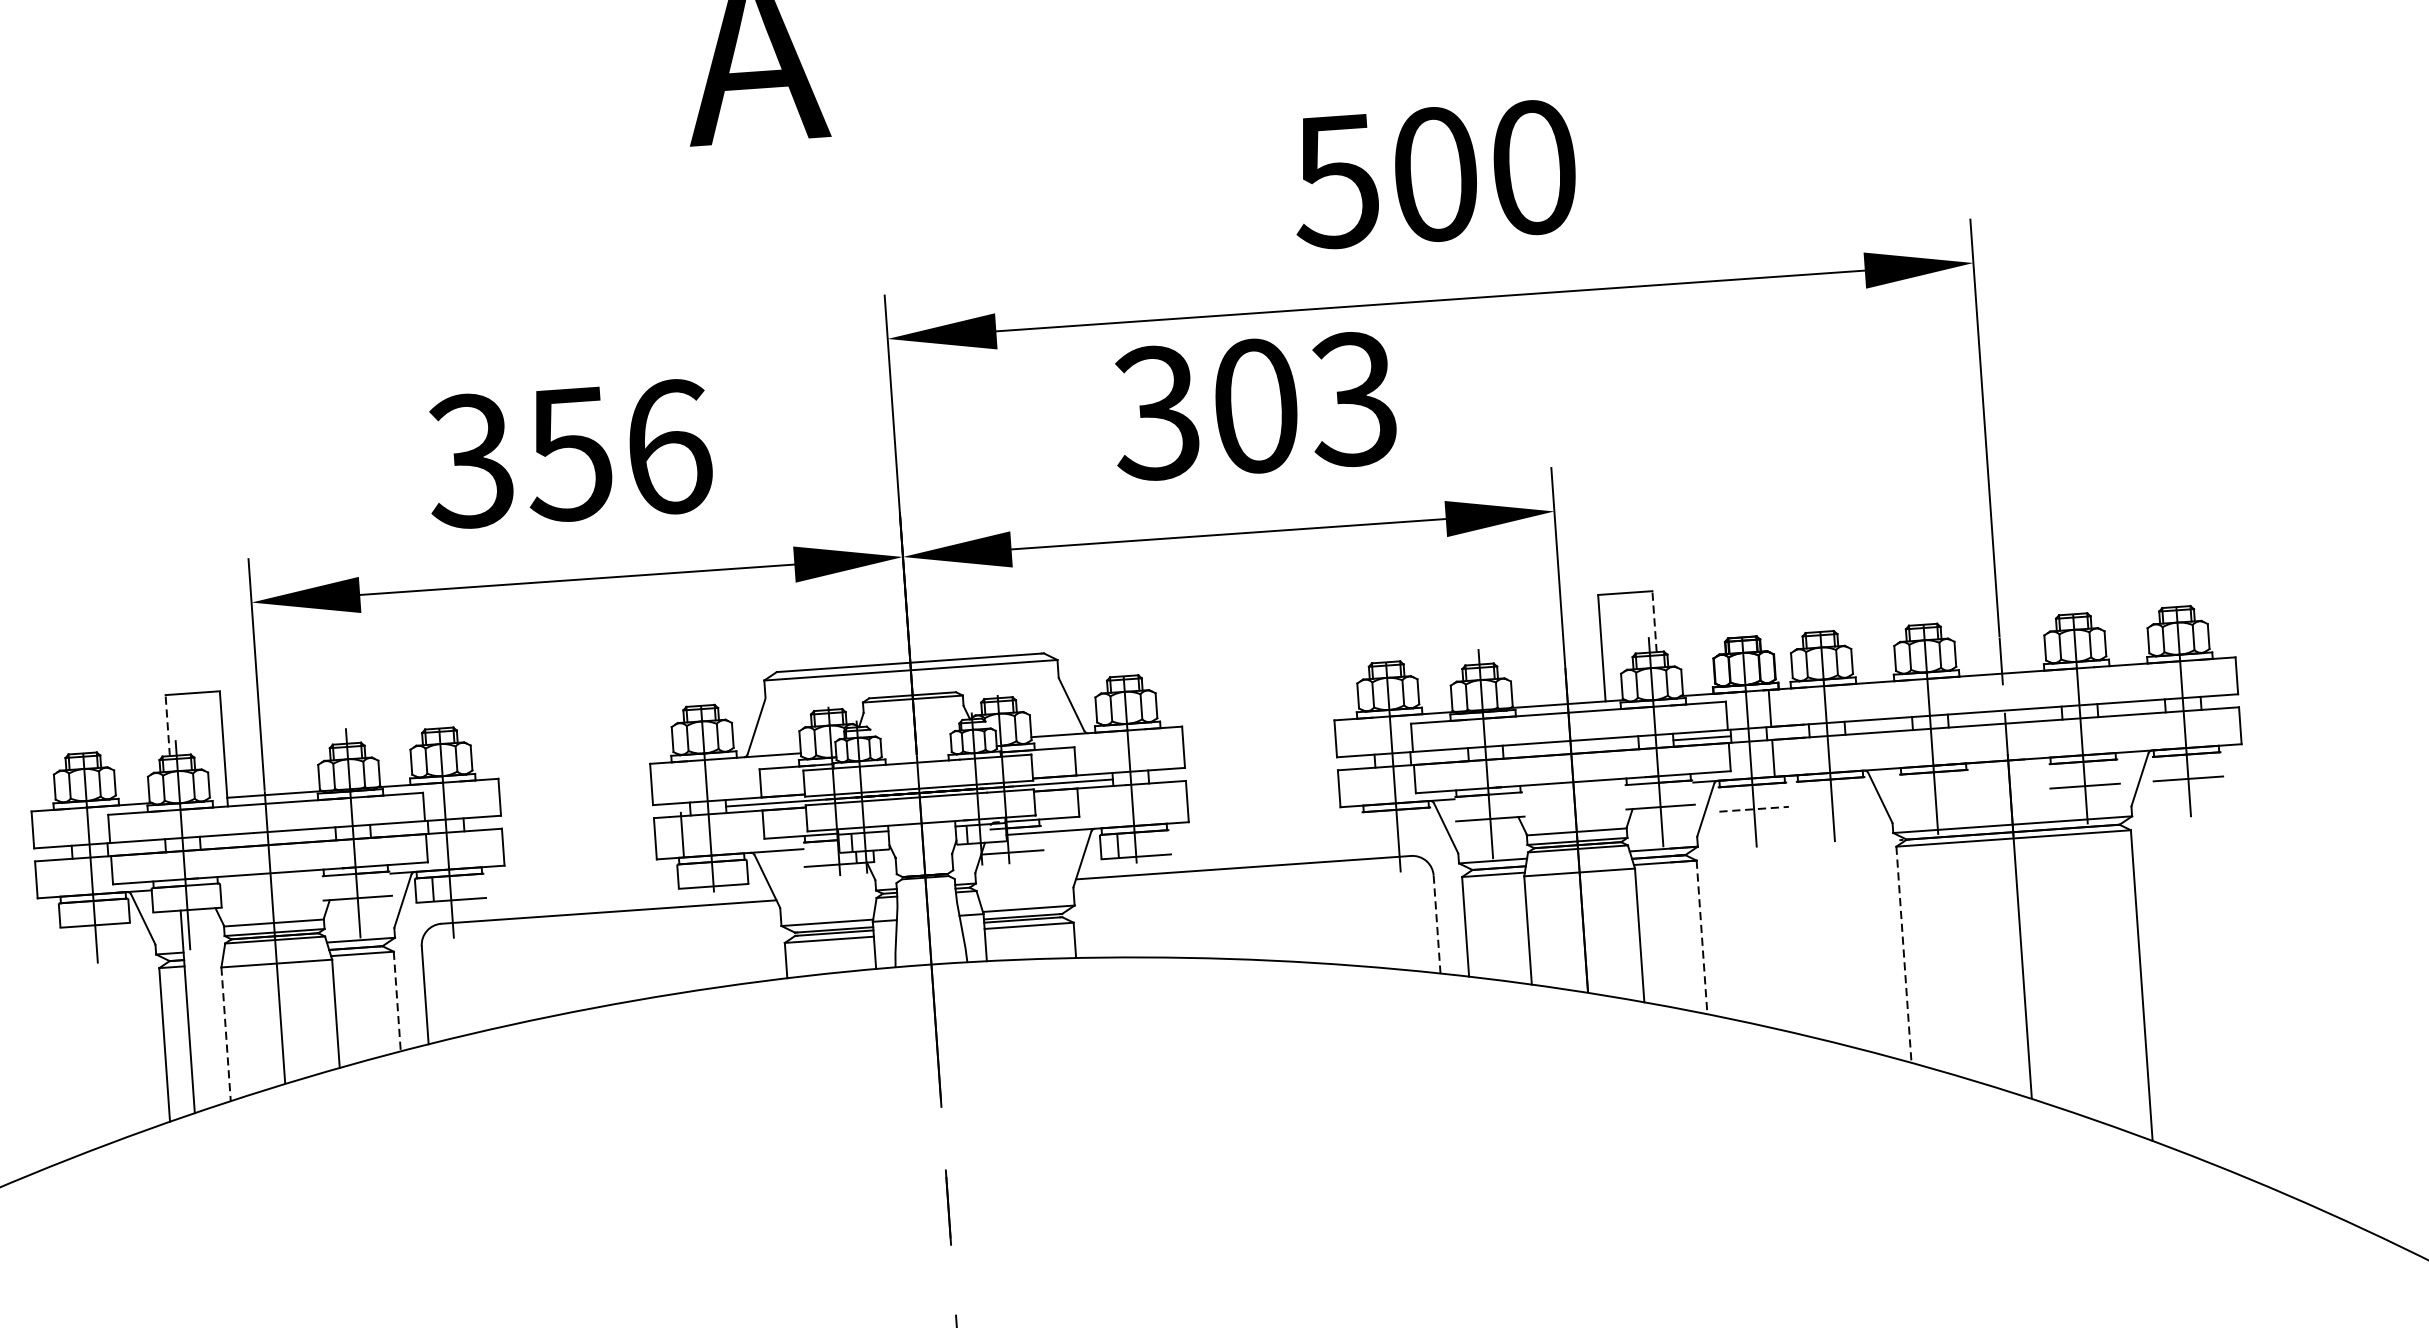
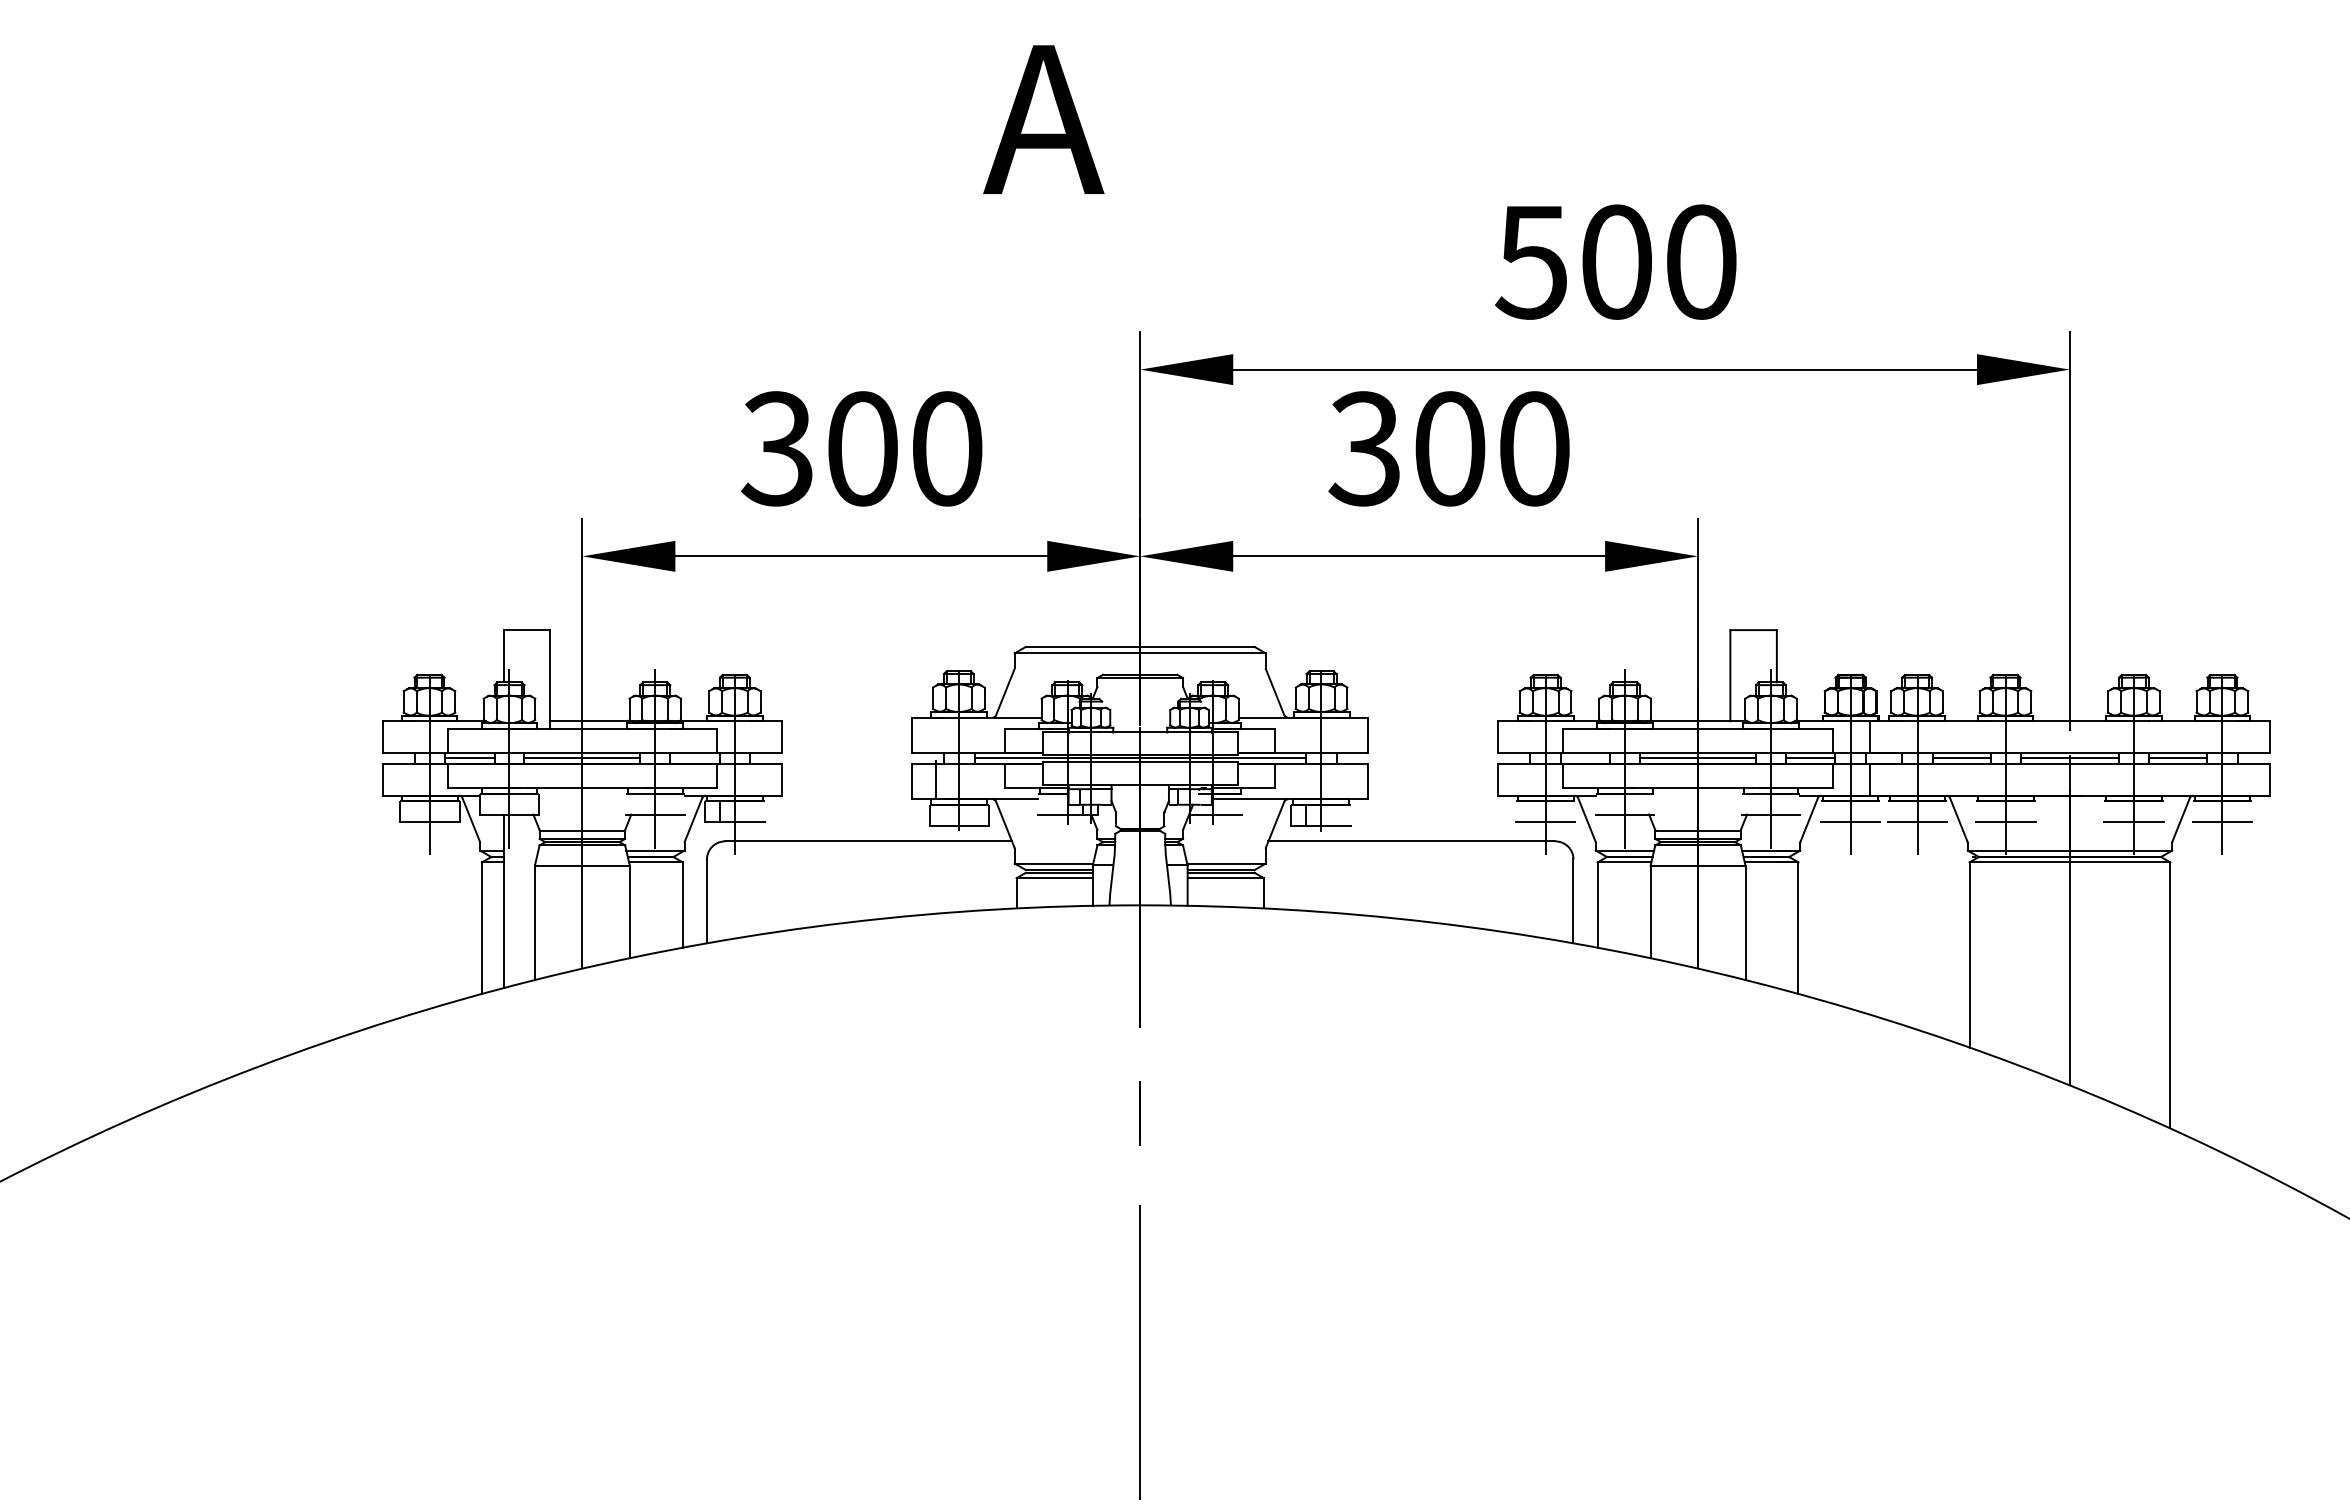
text: (1353, 398) -> (1533, 448), 303 -> 300
text: (618, 450) -> (904, 448), 356 -> 300
line: (1654, 621) -> (1776, 656), dashed -> solid
line: (2131, 708) -> (2178, 758), added
line: (2004, 717) -> (2069, 758), added
line: (167, 724) -> (503, 655), dashed -> solid
line: (1878, 725) -> (1961, 758), added
line: (1571, 747) -> (1698, 758), added
line: (1935, 797) -> (2005, 822), added
line: (1832, 804) -> (1917, 822), added
line: (1754, 809) -> (1850, 822), dashed -> solid
line: (1397, 834) -> (1545, 822), added
line: (268, 838) -> (582, 758), added
line: (136, 847) -> (469, 758), added
line: (1437, 924) -> (1573, 901), dashed -> solid
line: (1702, 937) -> (1798, 928), dashed -> solid
line: (1903, 954) -> (1969, 954), dashed -> solid
line: (396, 1002) -> (682, 905), dashed -> solid
line: (225, 1035) -> (534, 923), dashed -> solid

